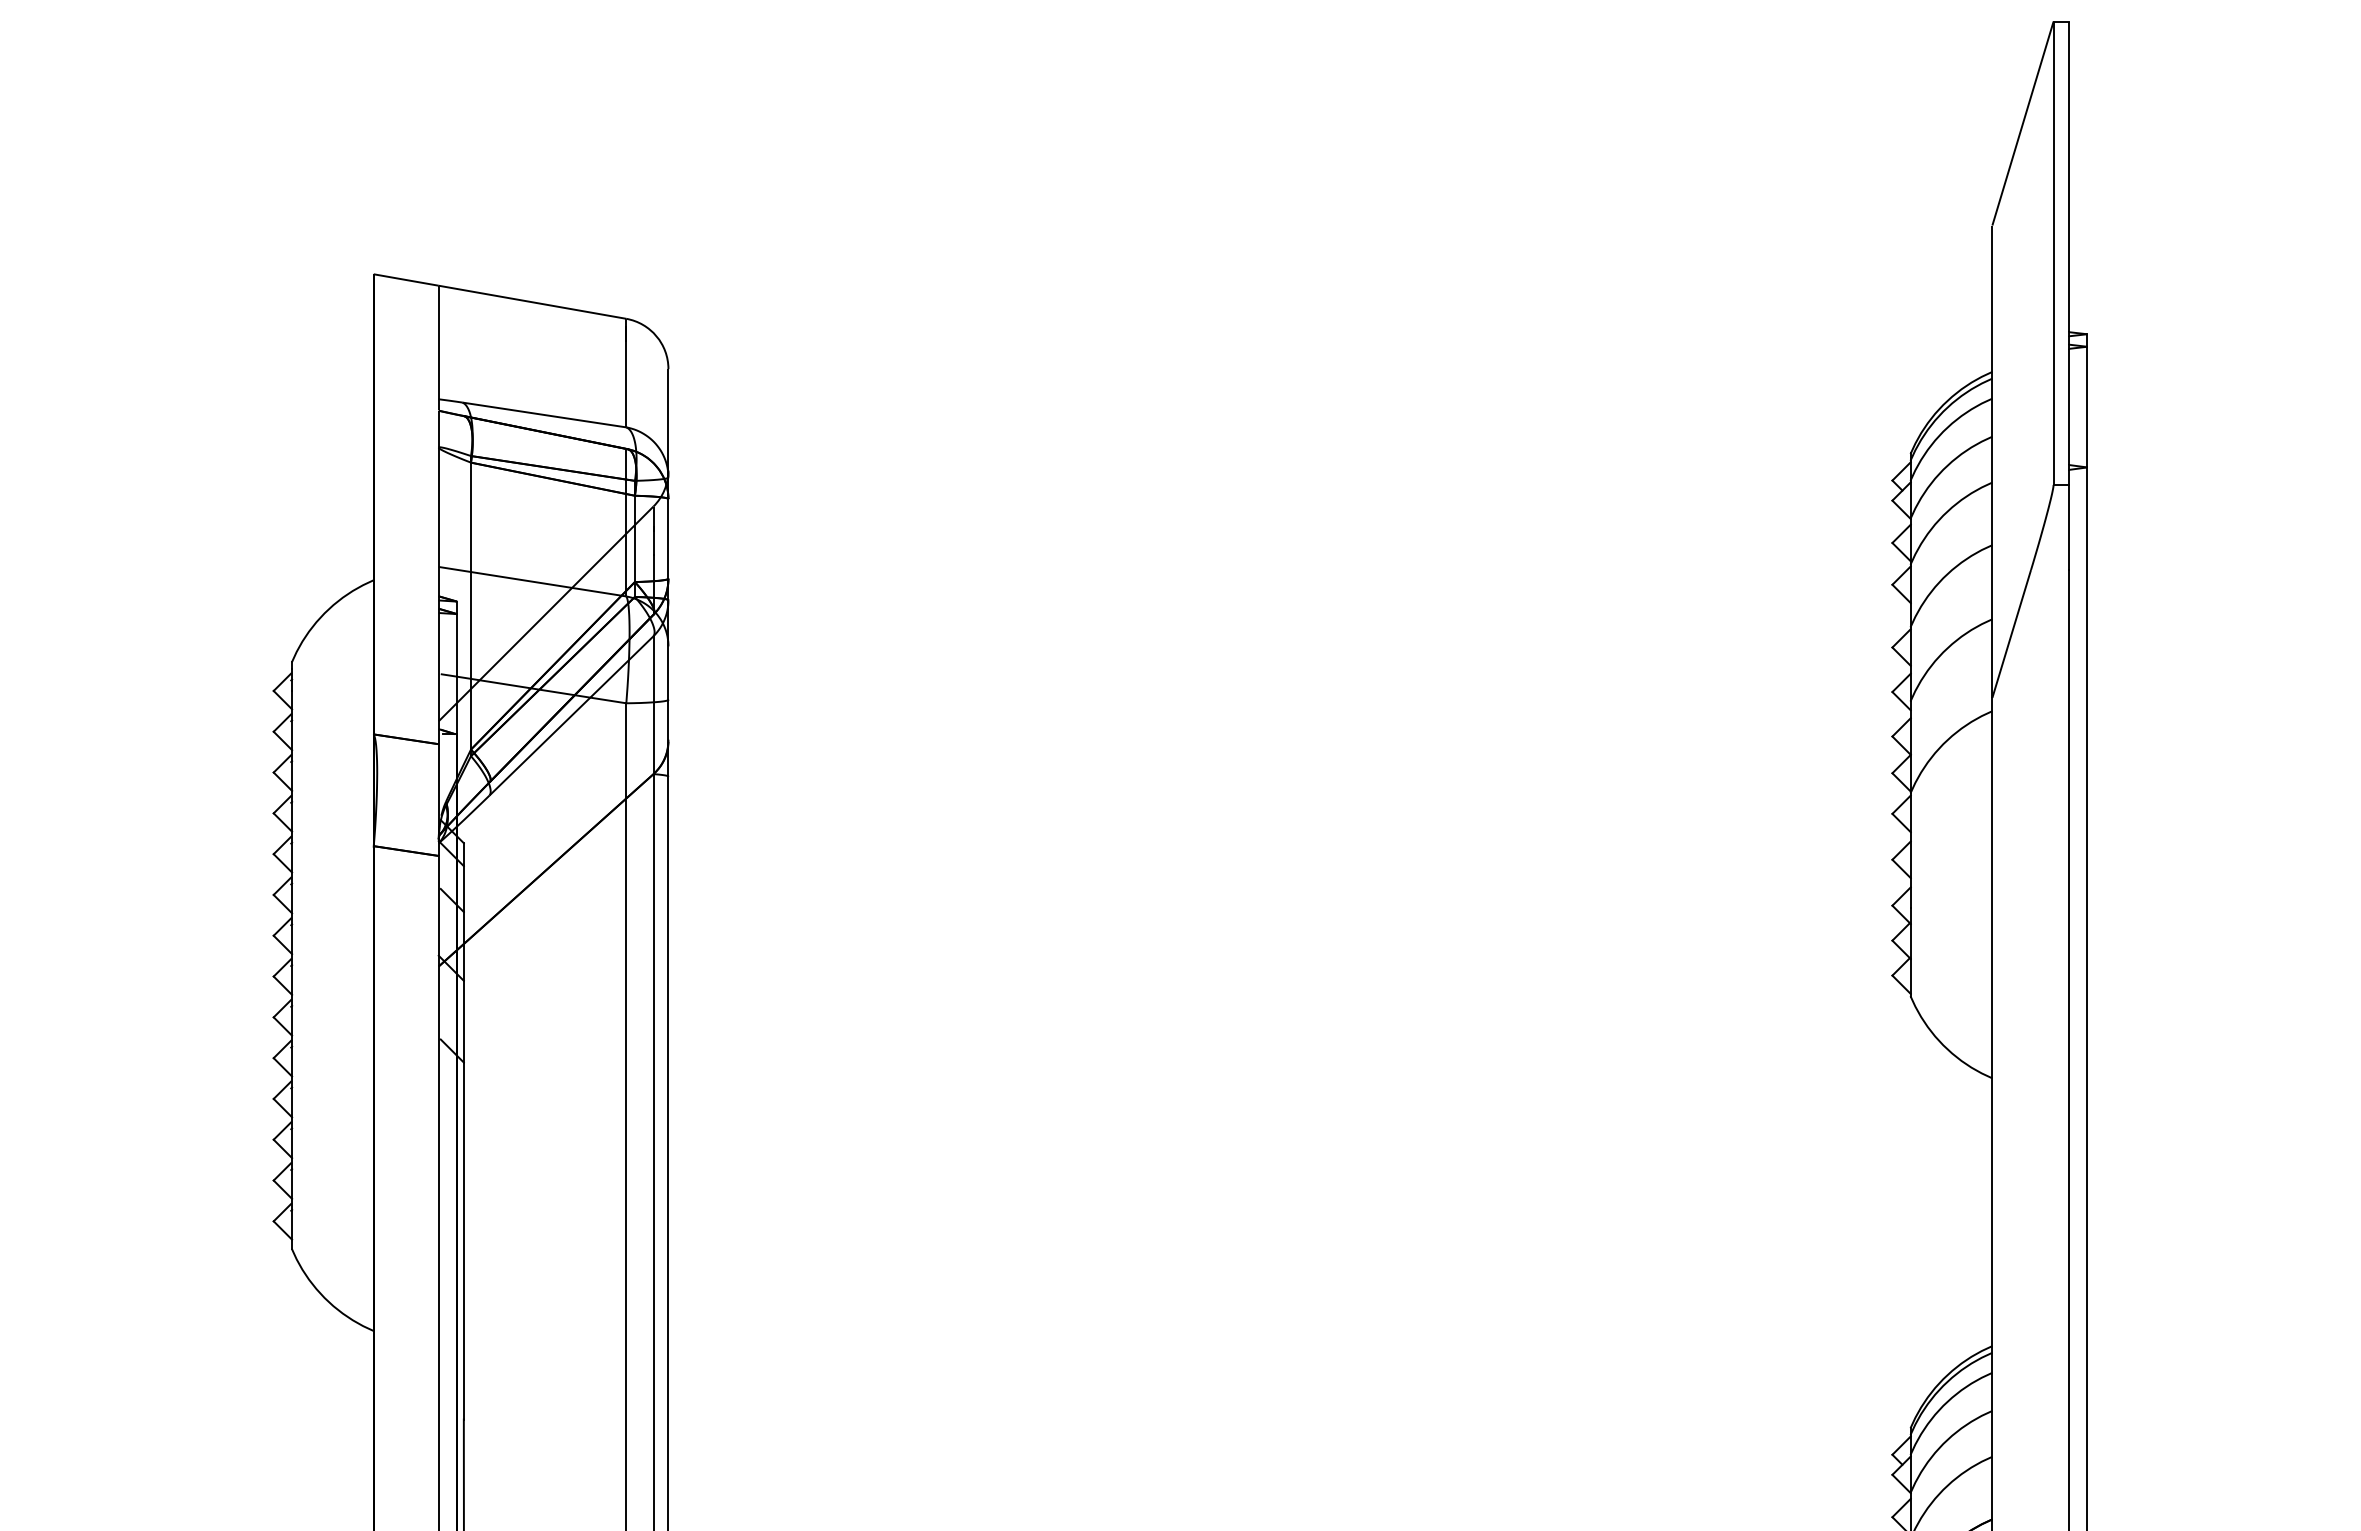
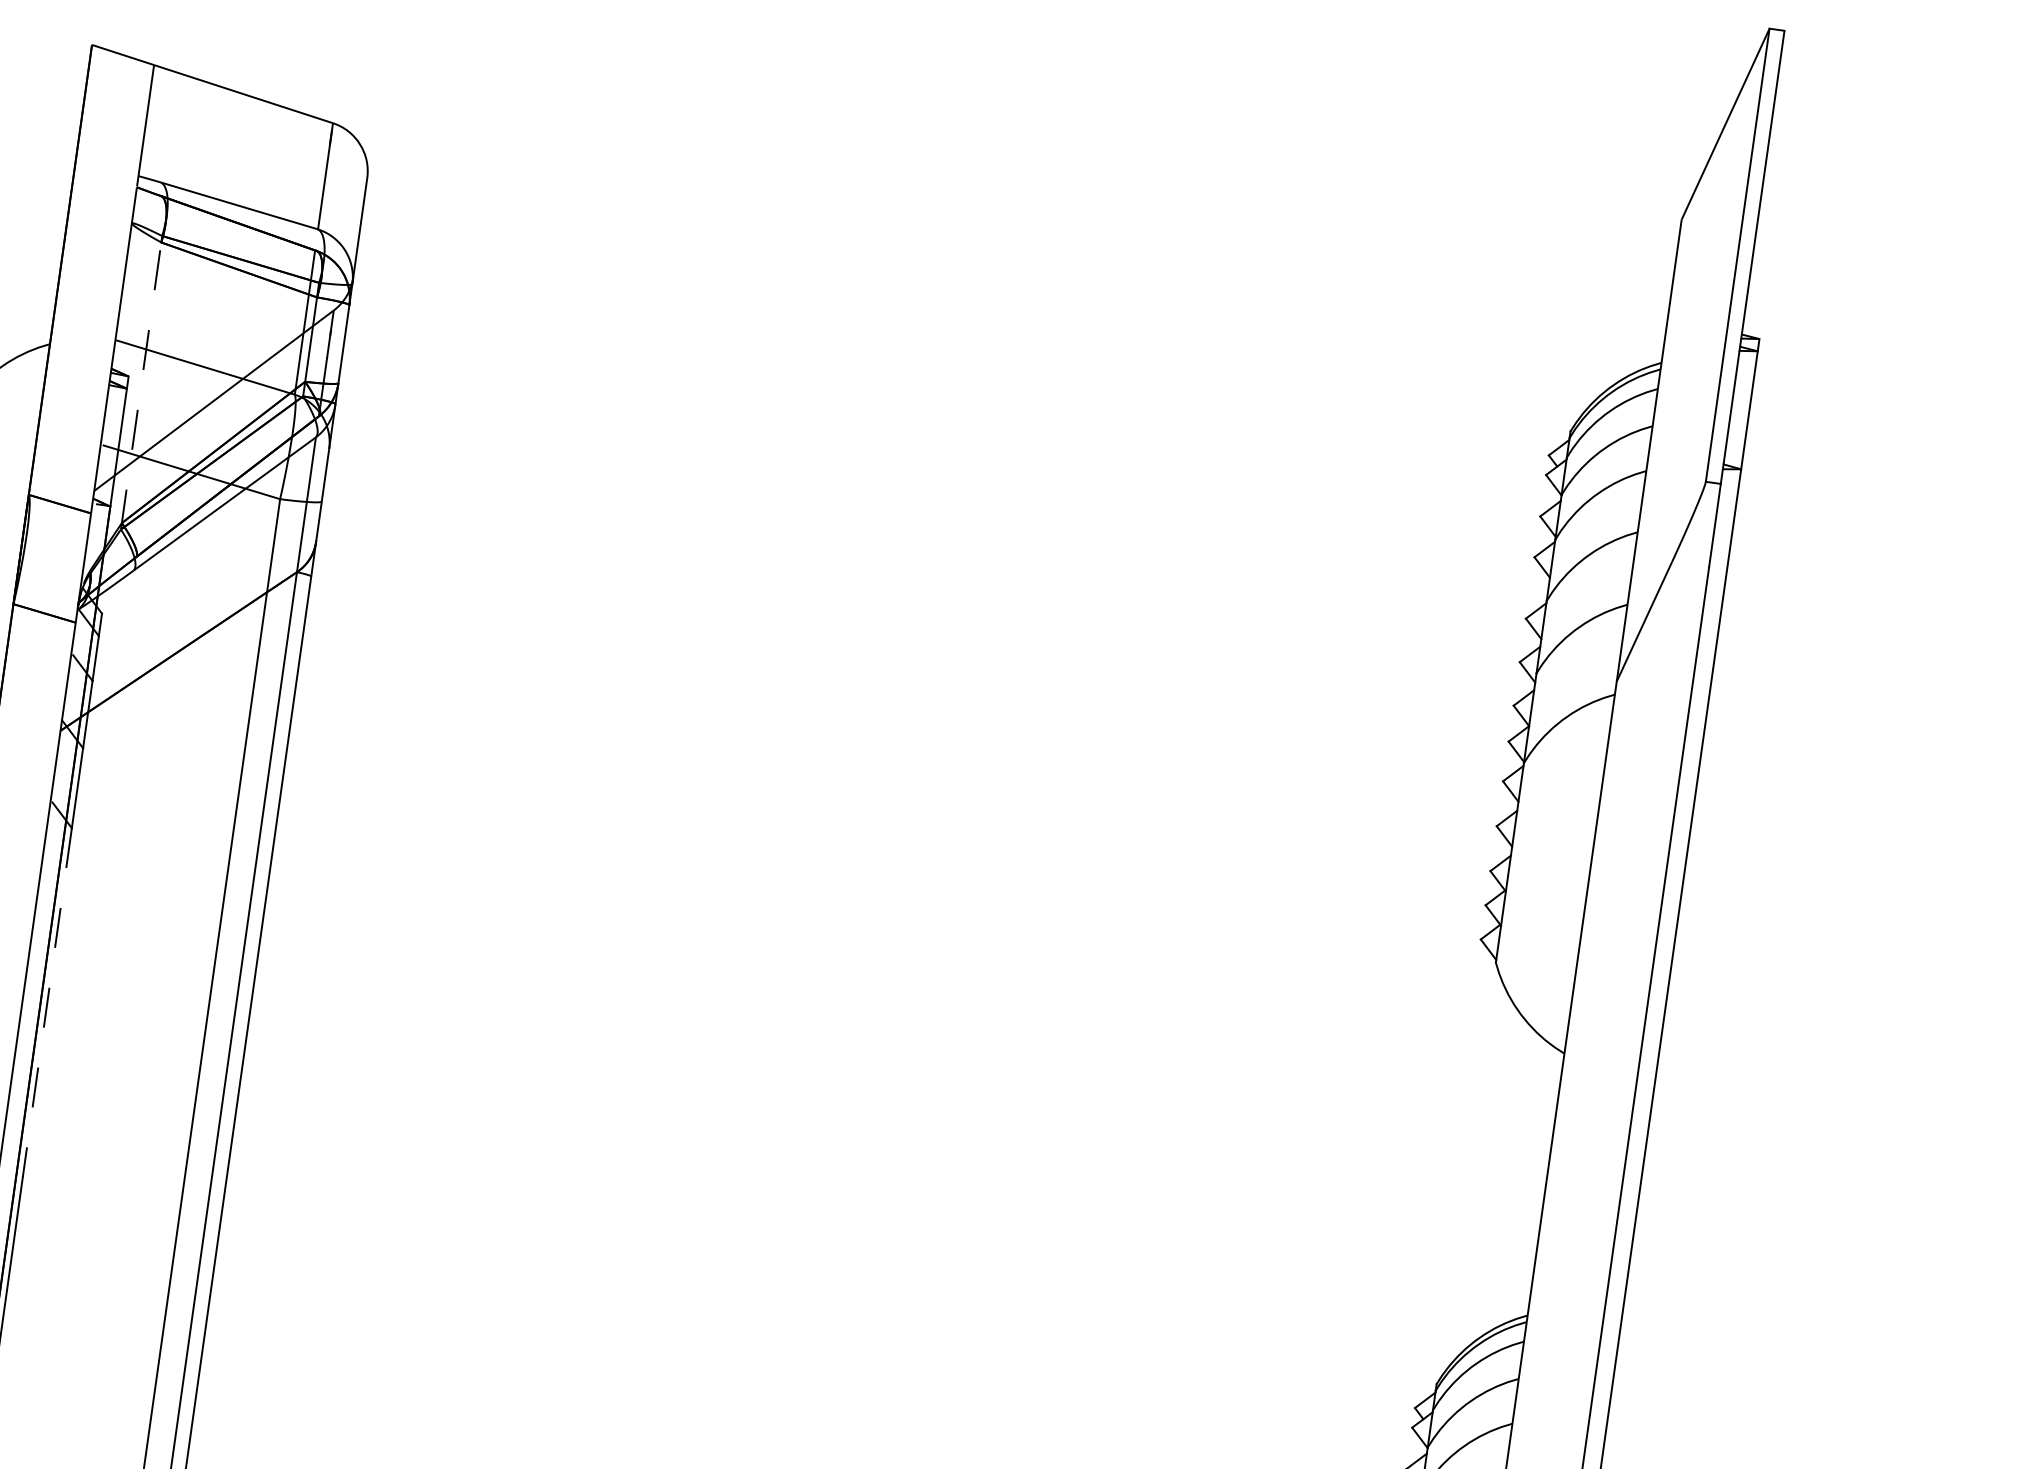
line: (470, 609) -> (140, 386), solid -> dashed
line: (463, 1241) -> (46, 1003), solid -> dashed

